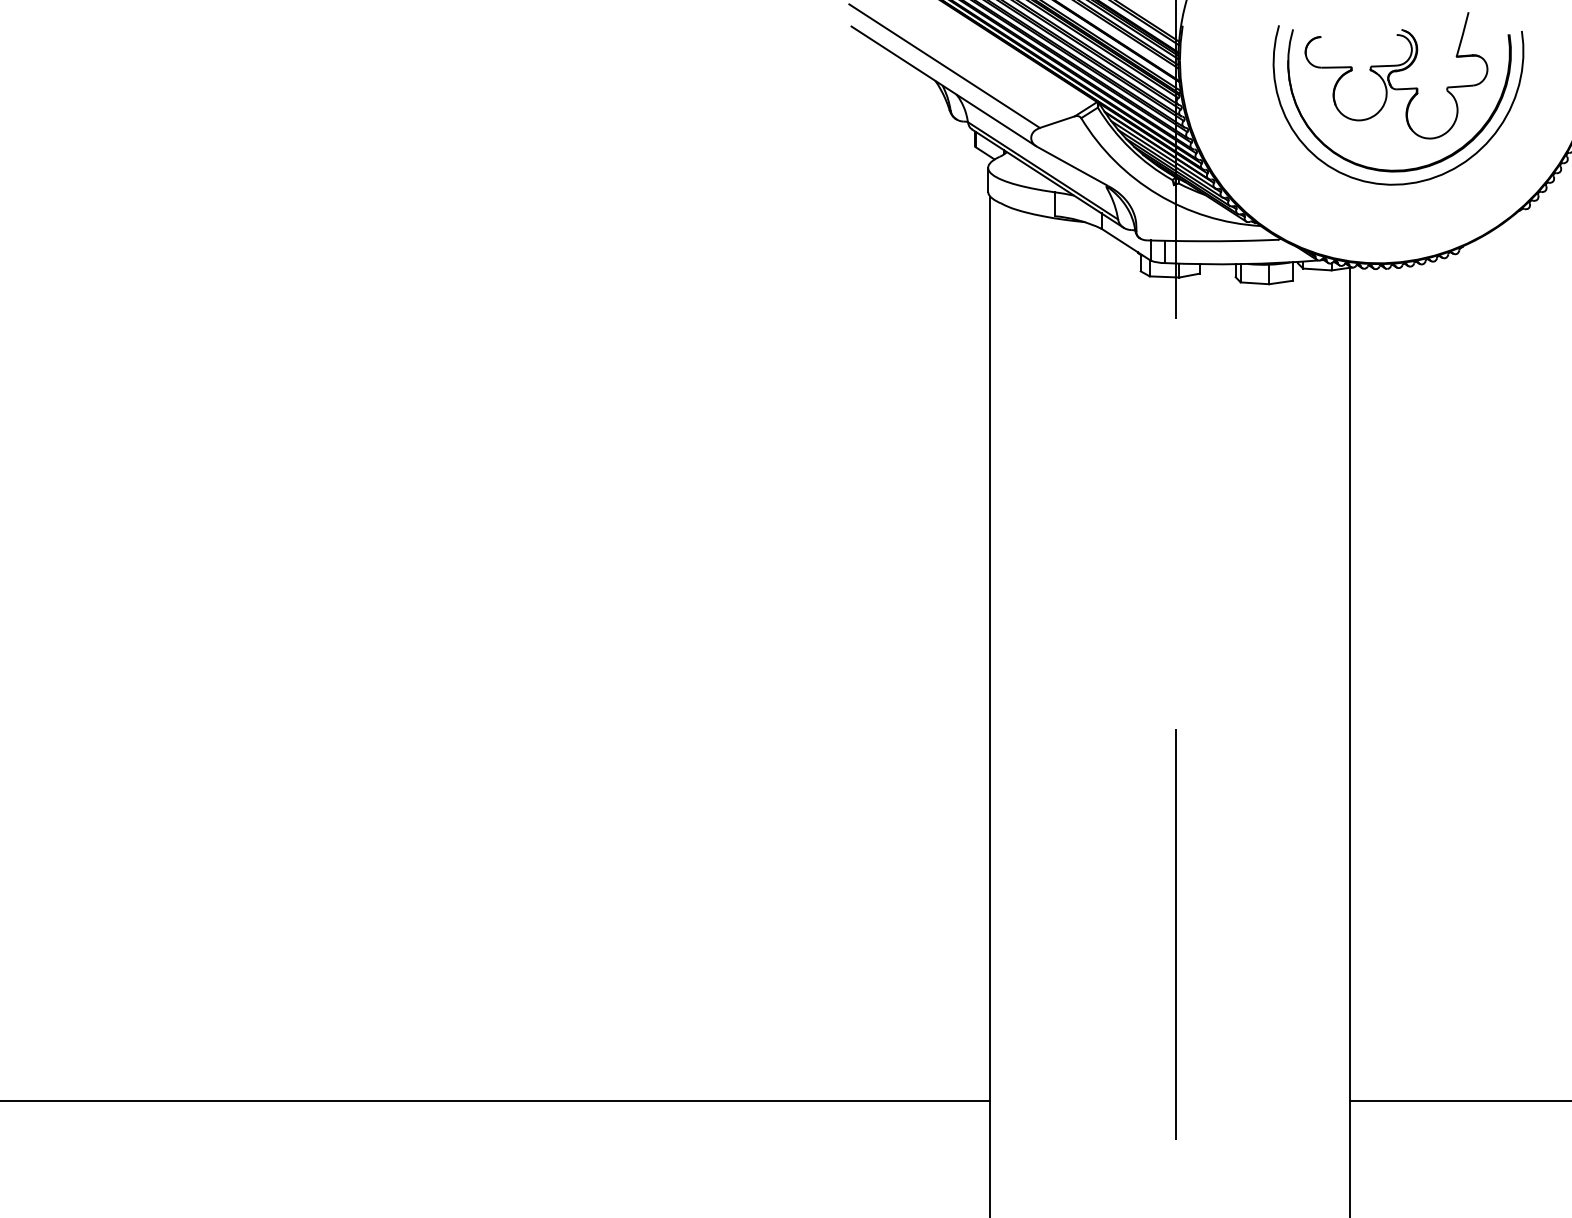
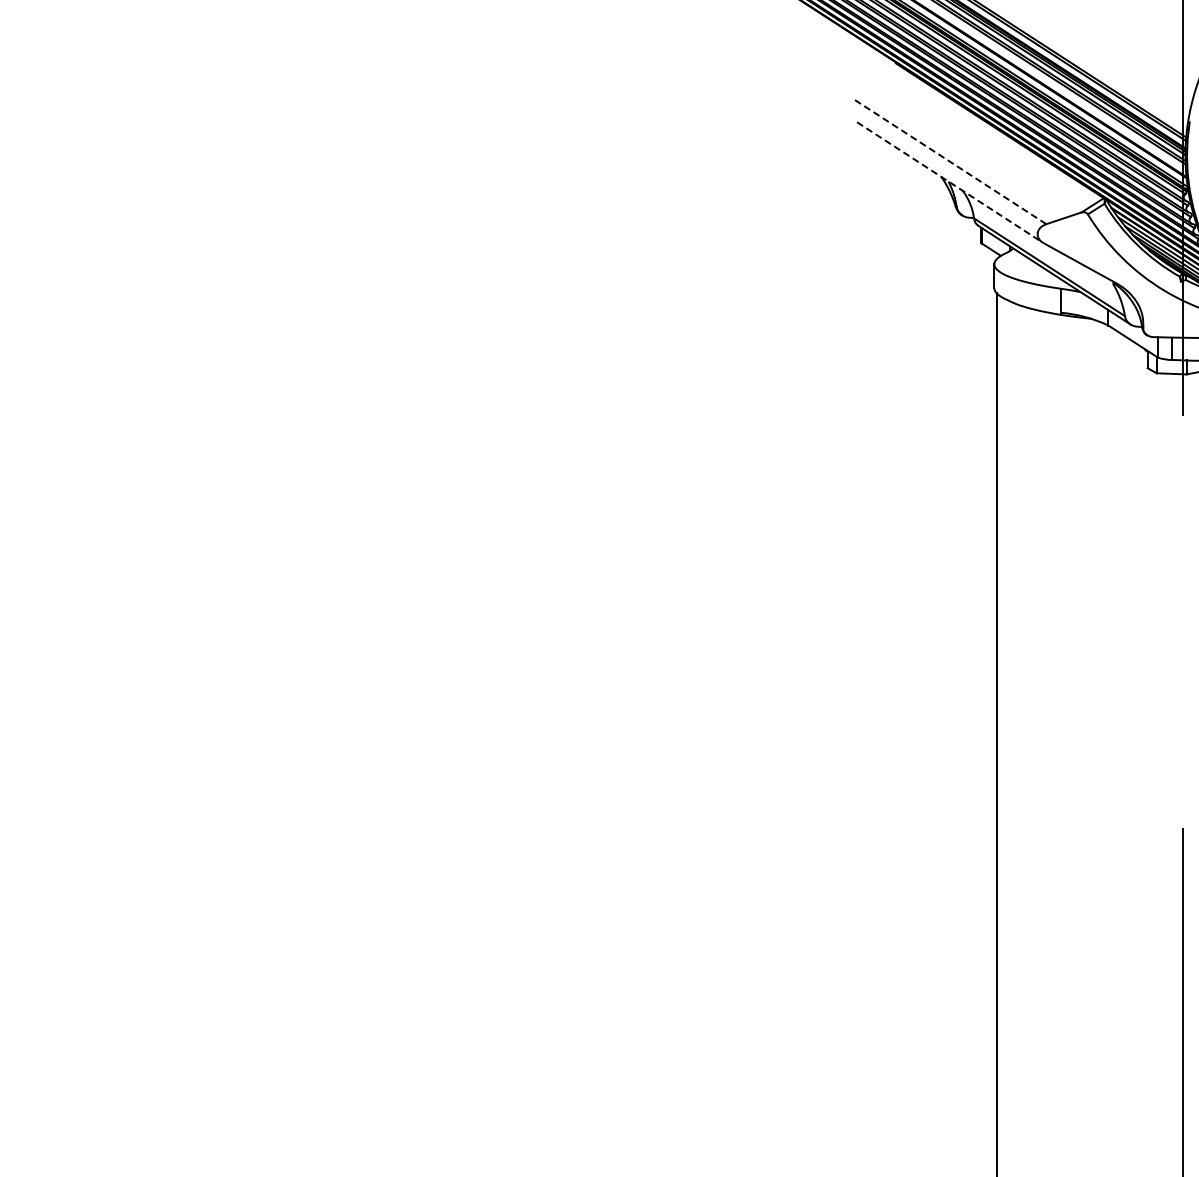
line: (944, 66) -> (950, 162), solid -> dashed
line: (944, 86) -> (950, 182), solid -> dashed

